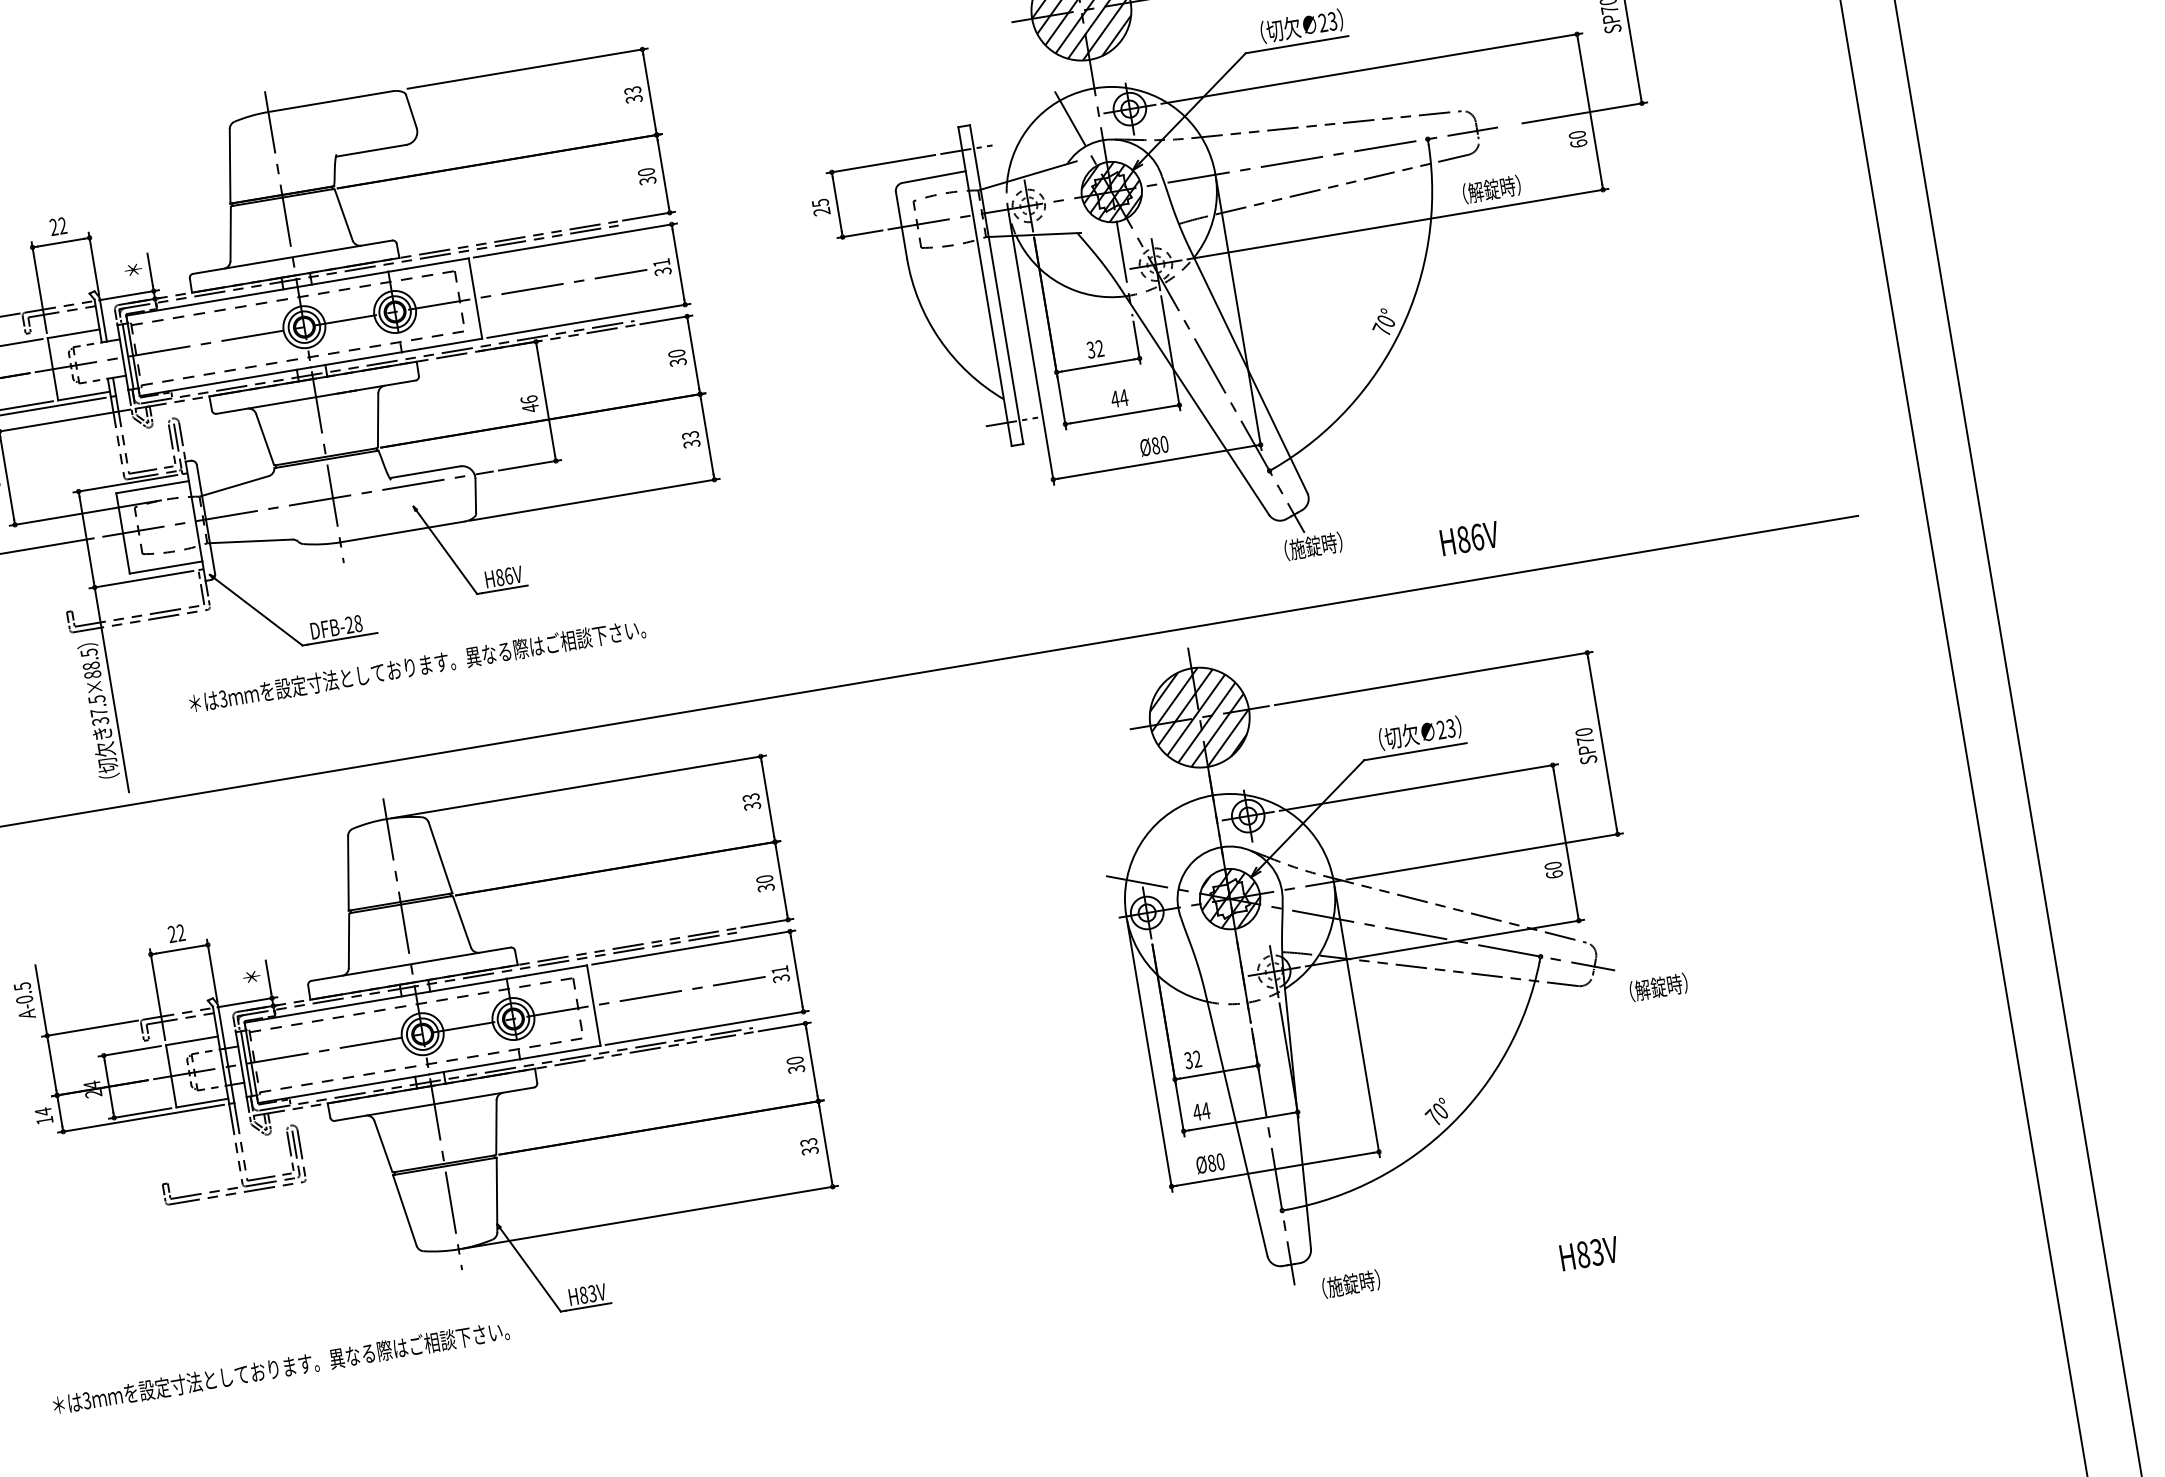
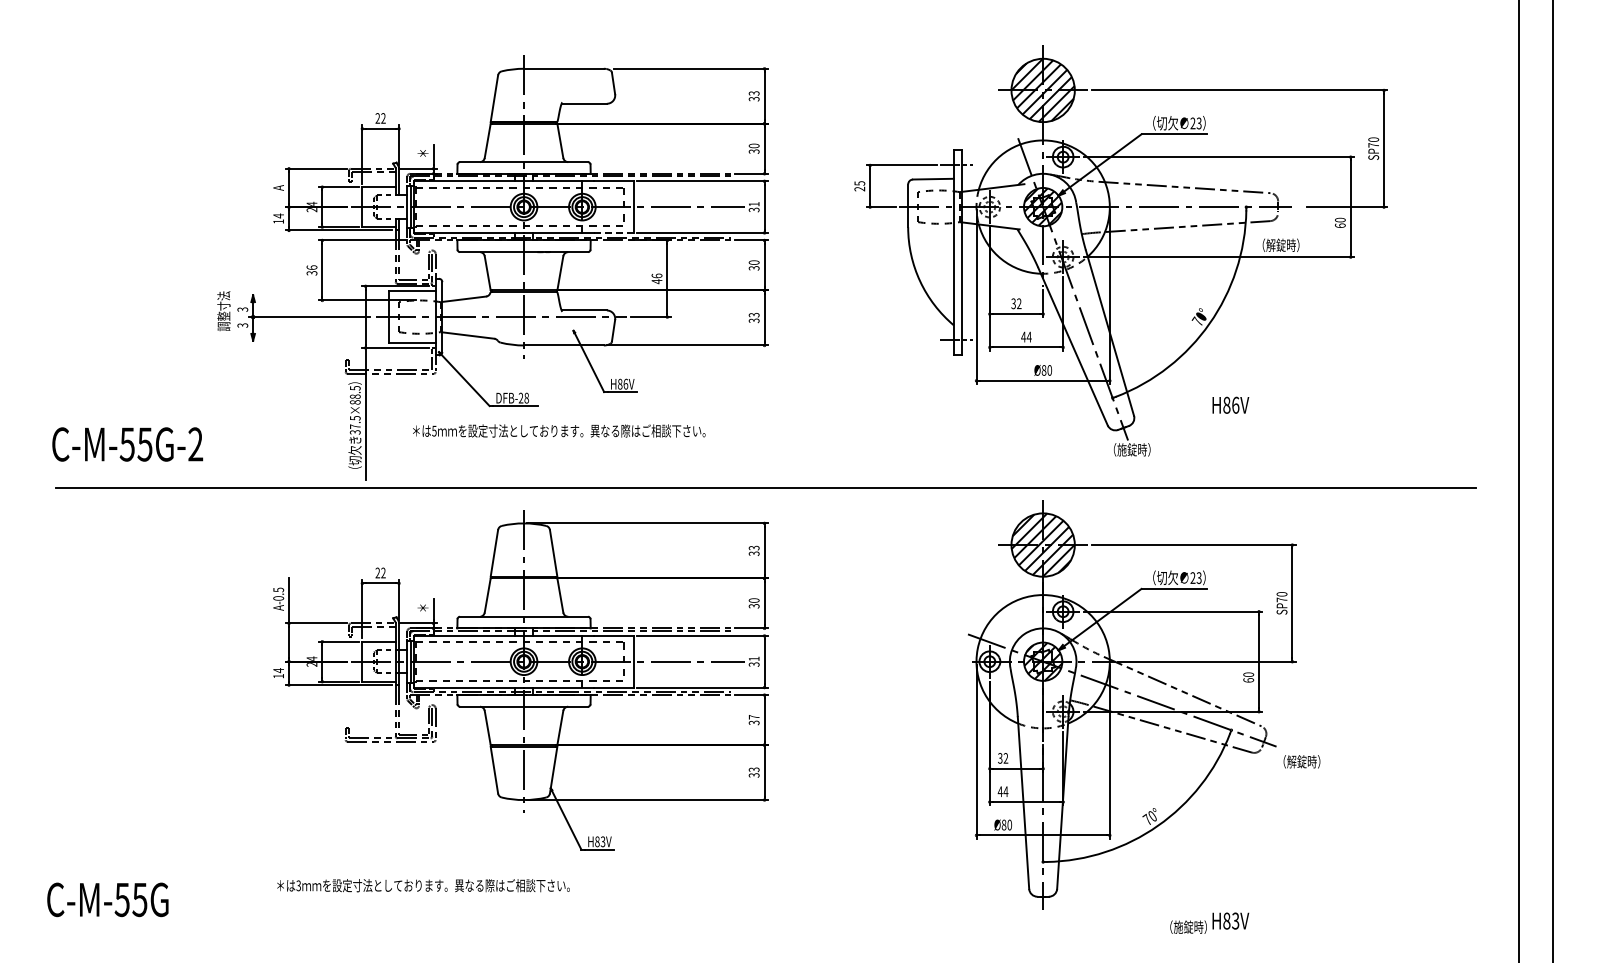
line: (451, 343) -> (614, 232), solid -> dashed
text: (1469, 537) -> (1230, 404), moved
text: (223, 696) -> (434, 429), 3 -> 5
text: (794, 1061) -> (753, 717), 30 -> 37
text: (1350, 1283) -> (1188, 926), moved
text: (281, 1367) -> (423, 885), moved

